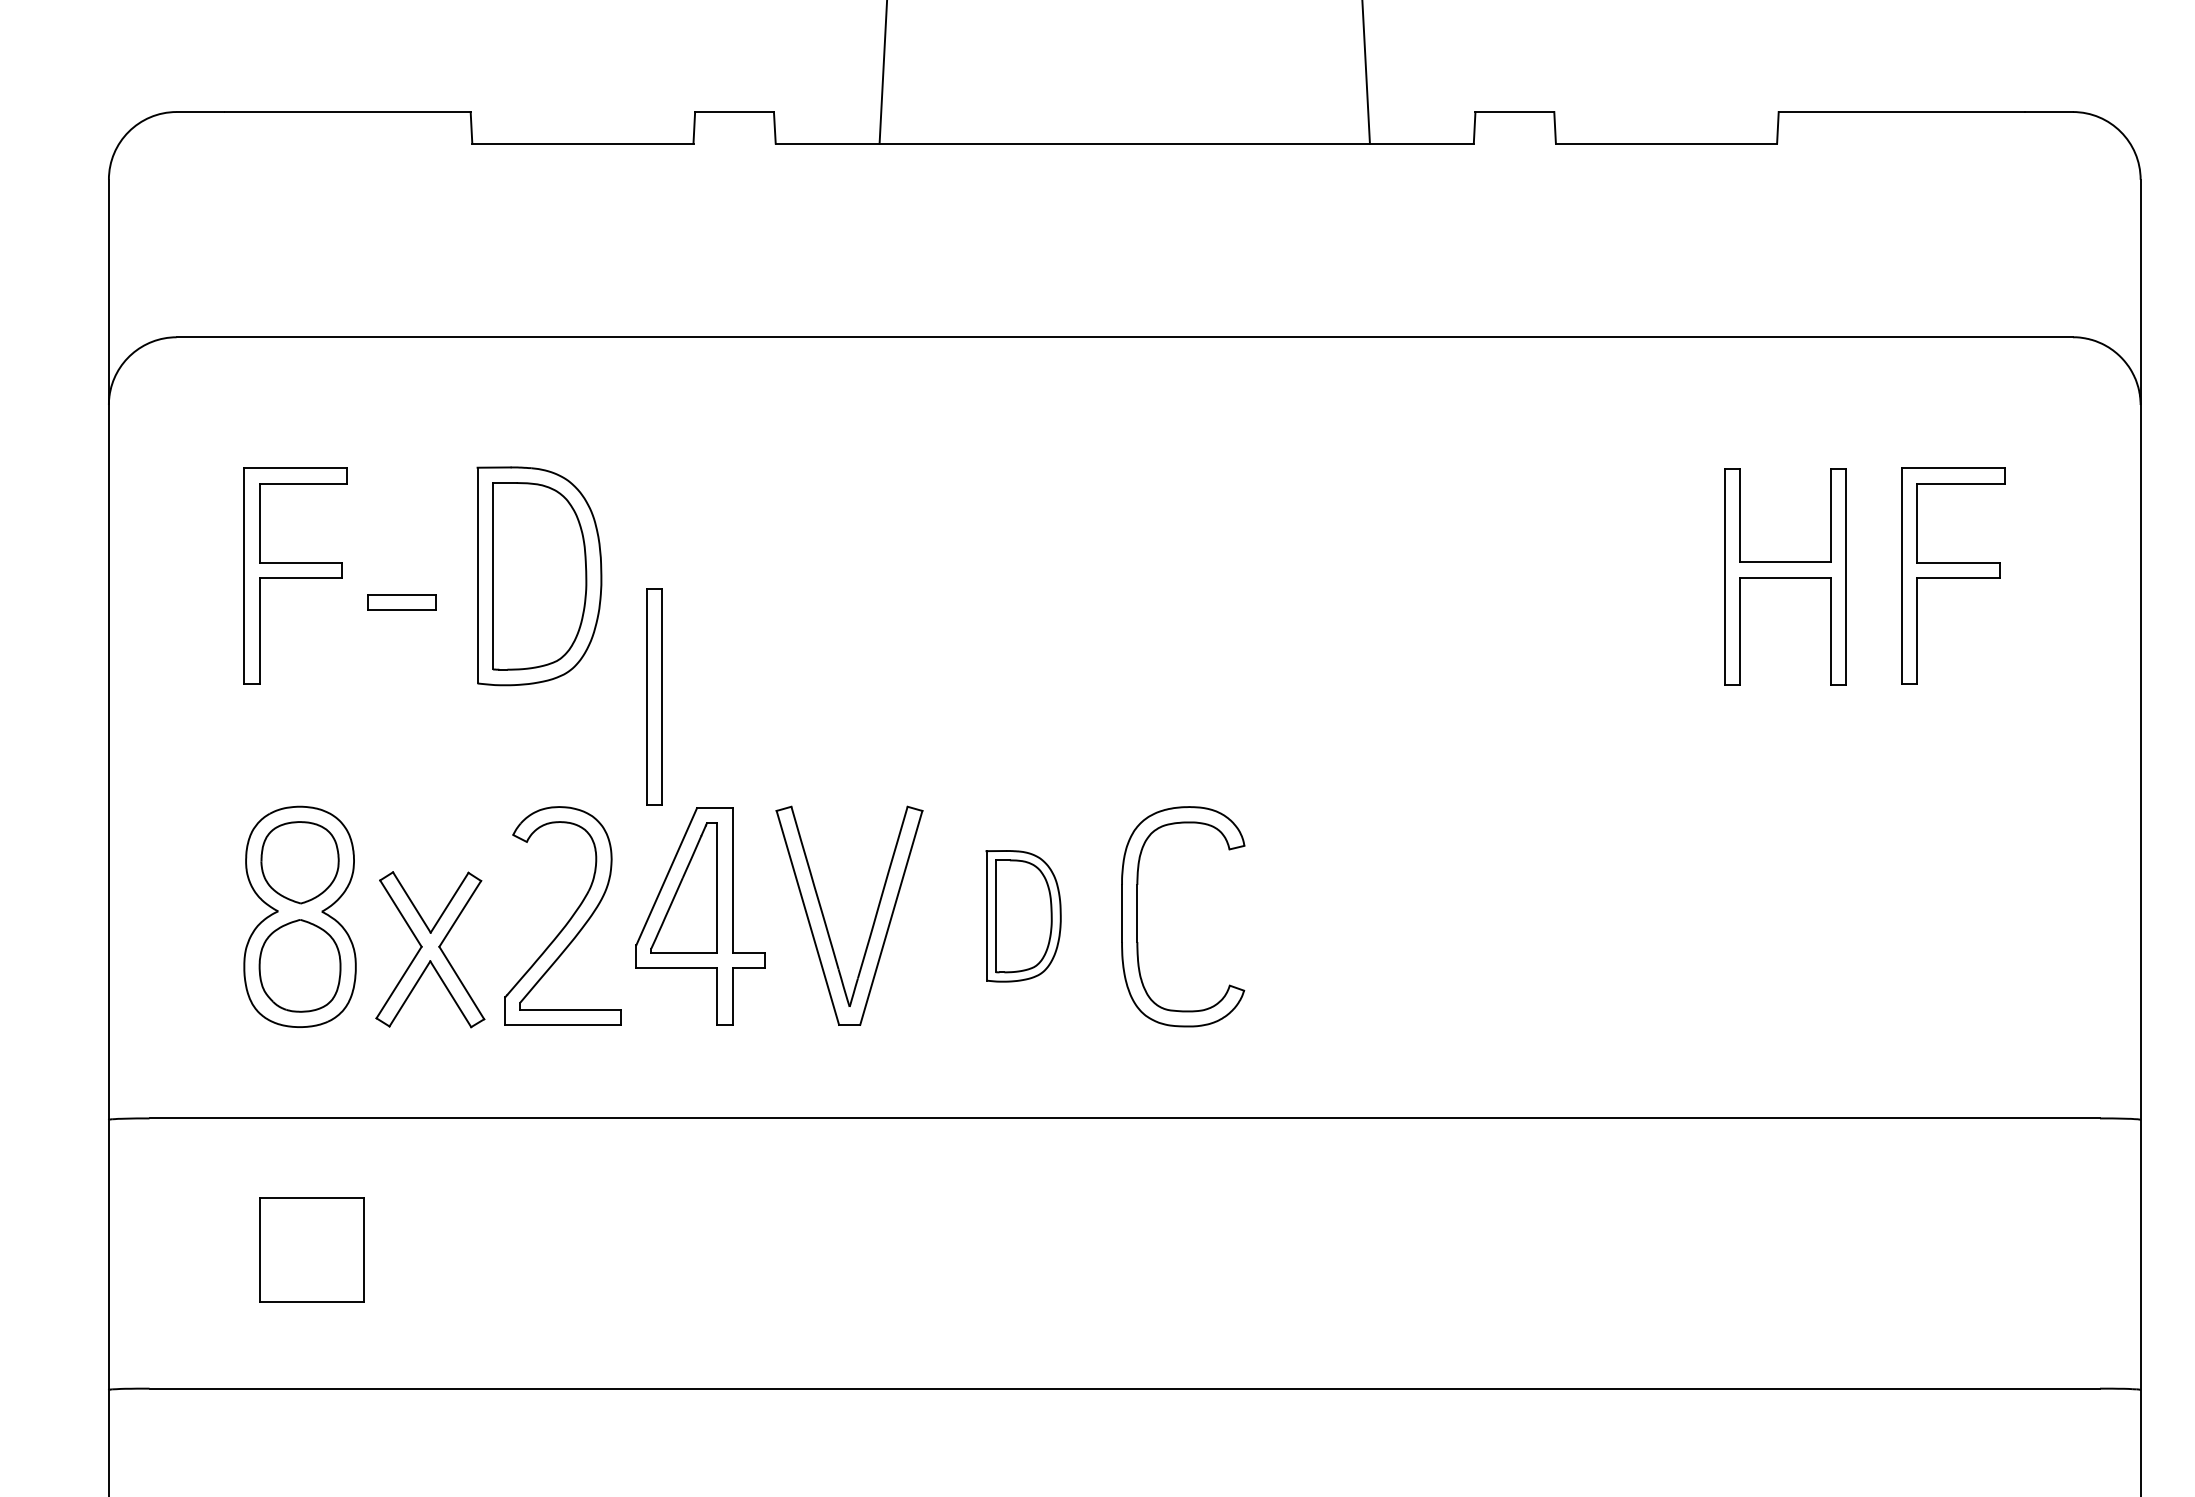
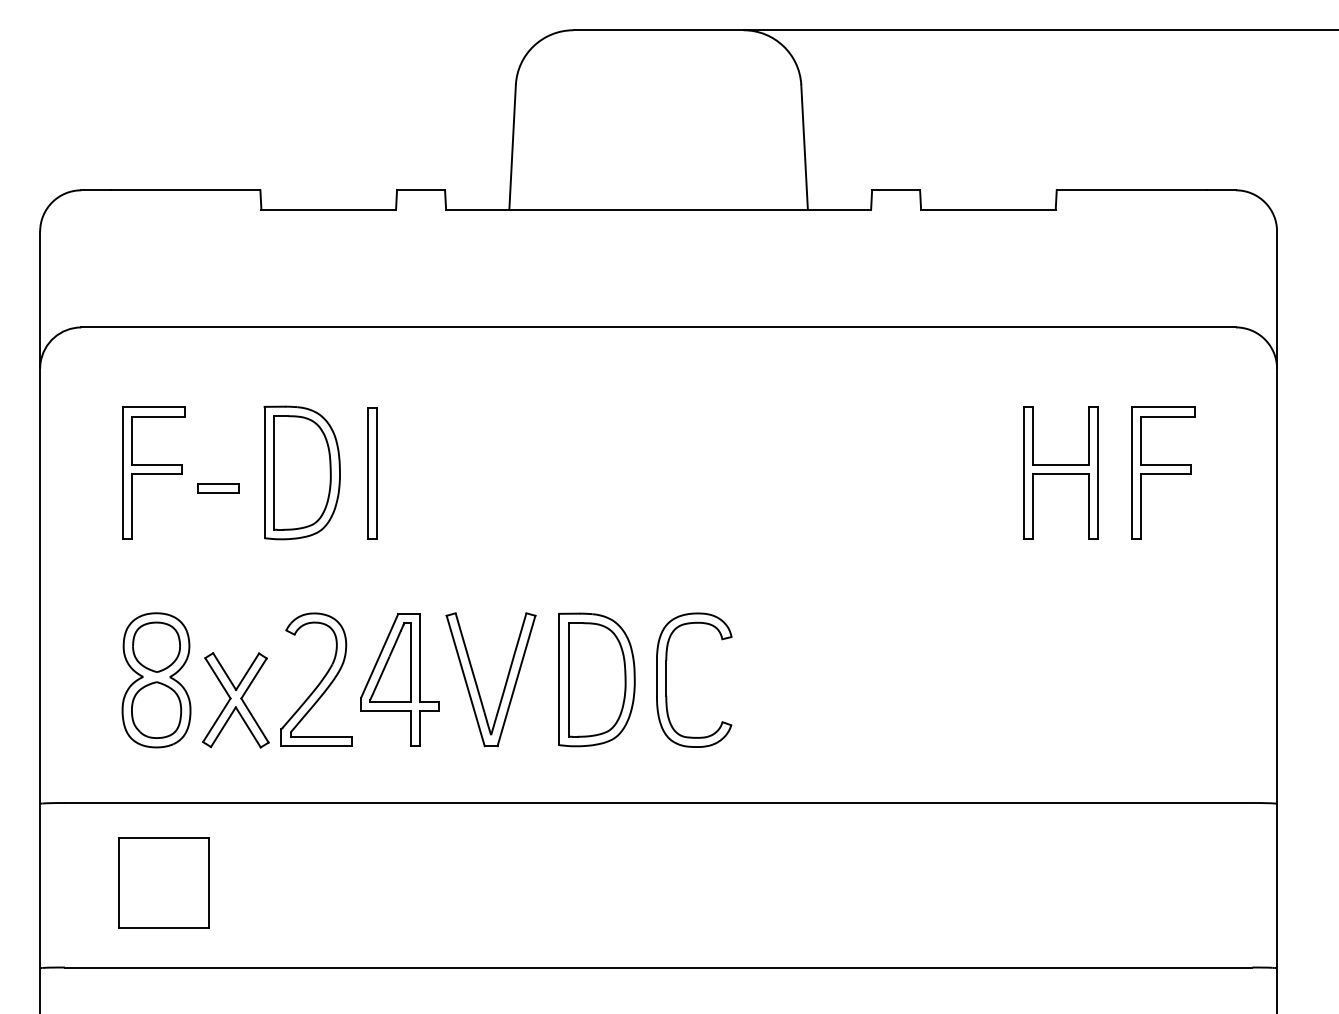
part: (654, 697) -> (372, 473), moved
part: (1022, 915) -> (596, 679), size x1.67
part: (311, 1249) -> (163, 882), size x1.43

